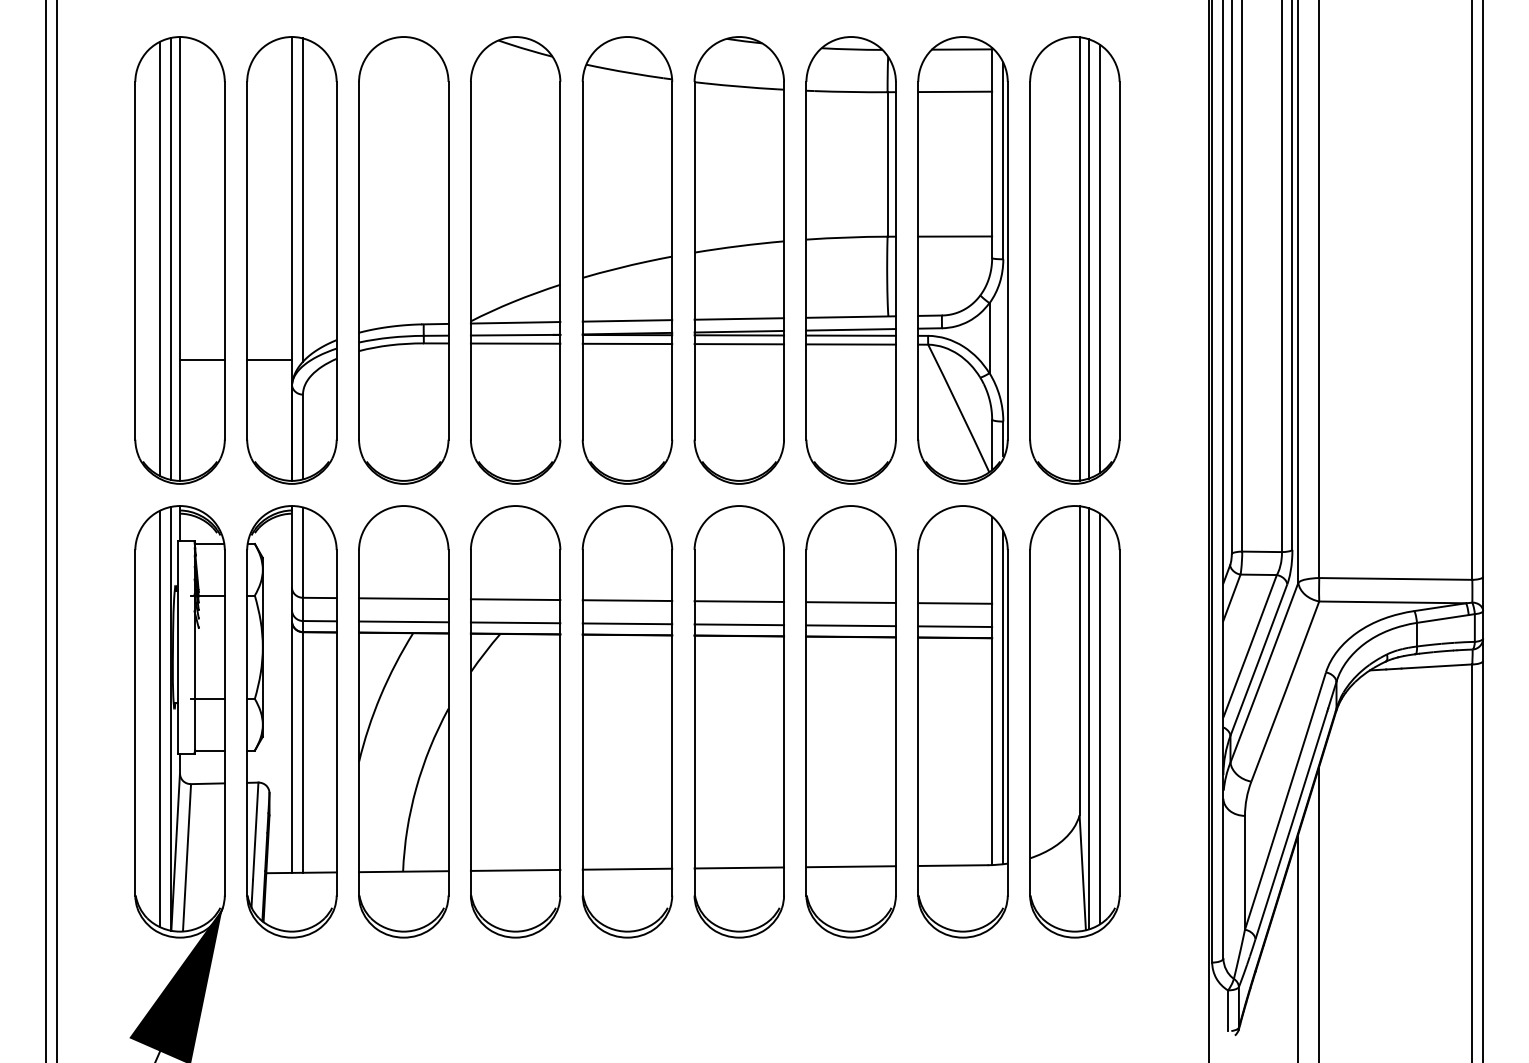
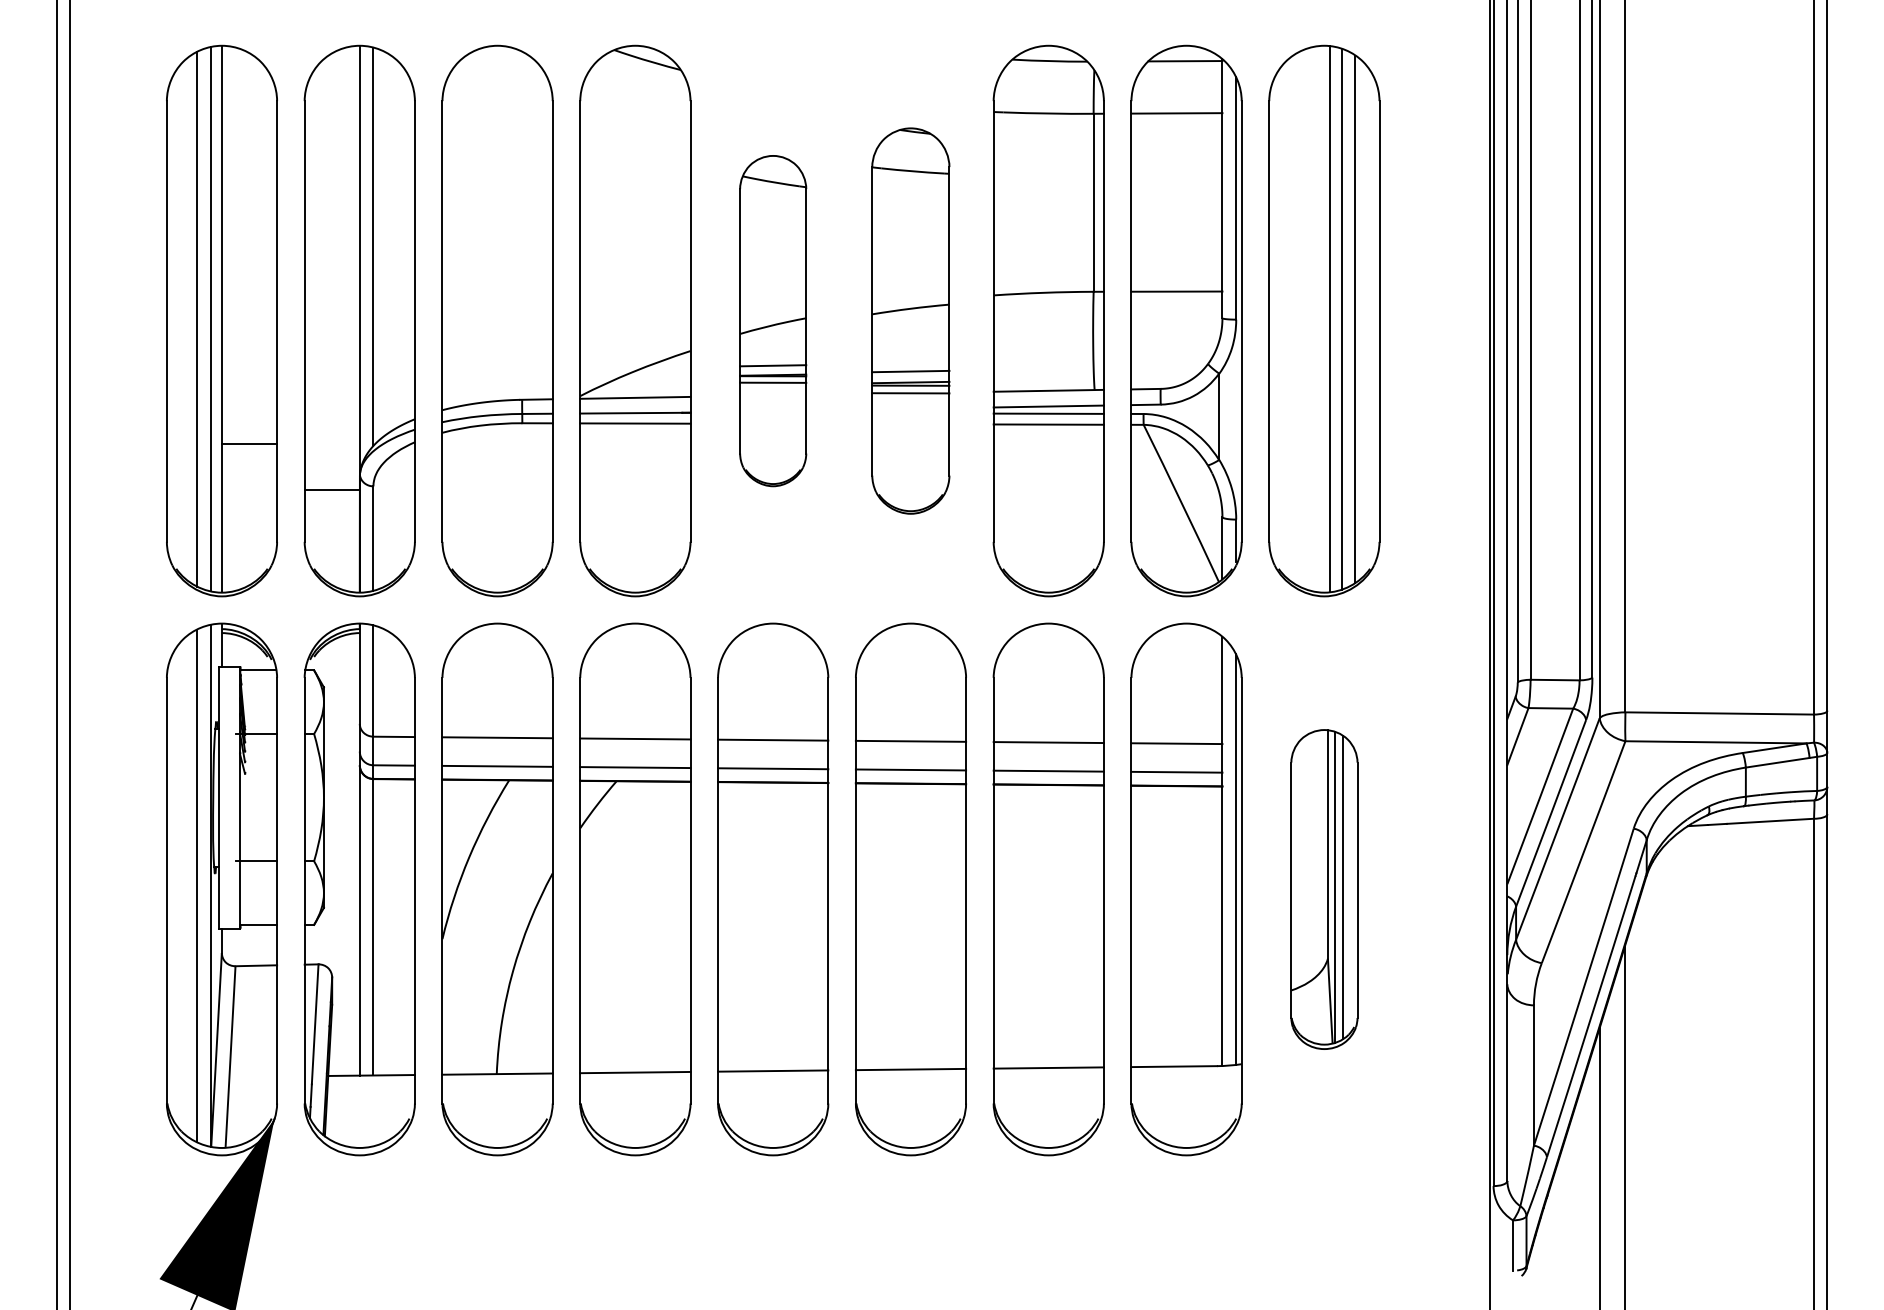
part: (627, 260) -> (773, 321), size x0.6
part: (738, 260) -> (909, 321), size x0.7
line: (269, 360) -> (332, 489), moved
part: (1074, 721) -> (1323, 889), size x0.6

